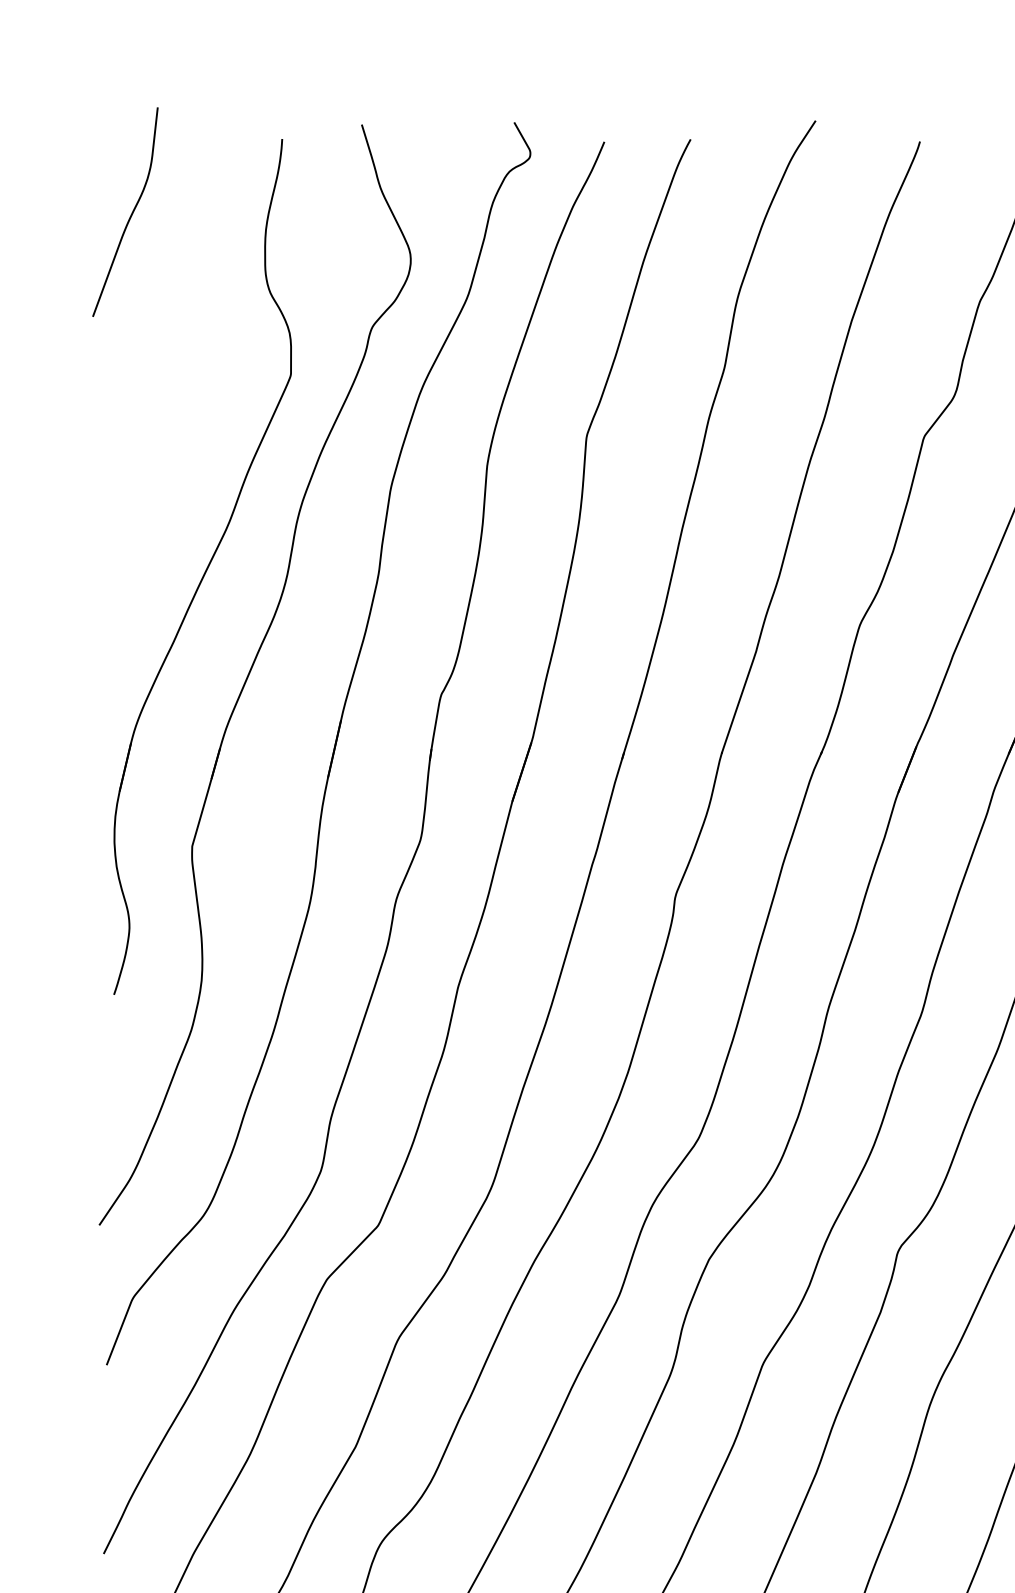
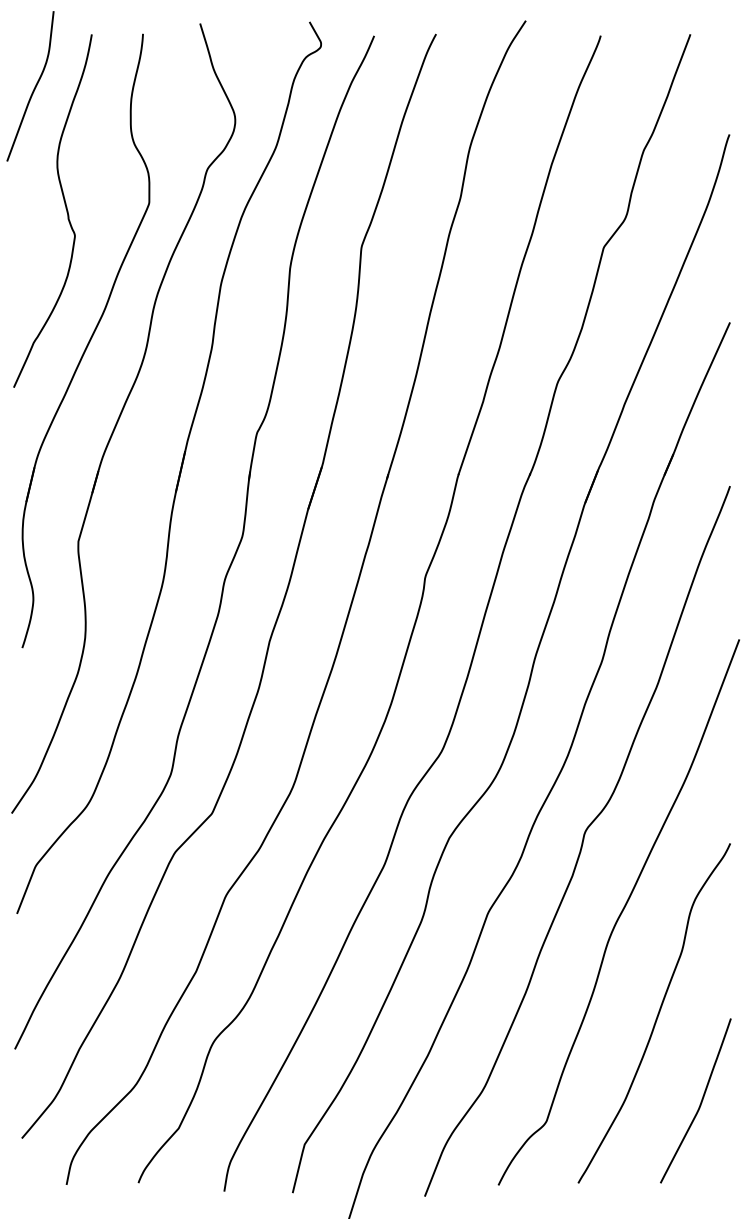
curve: (174, 382) -> (65, 208), added

